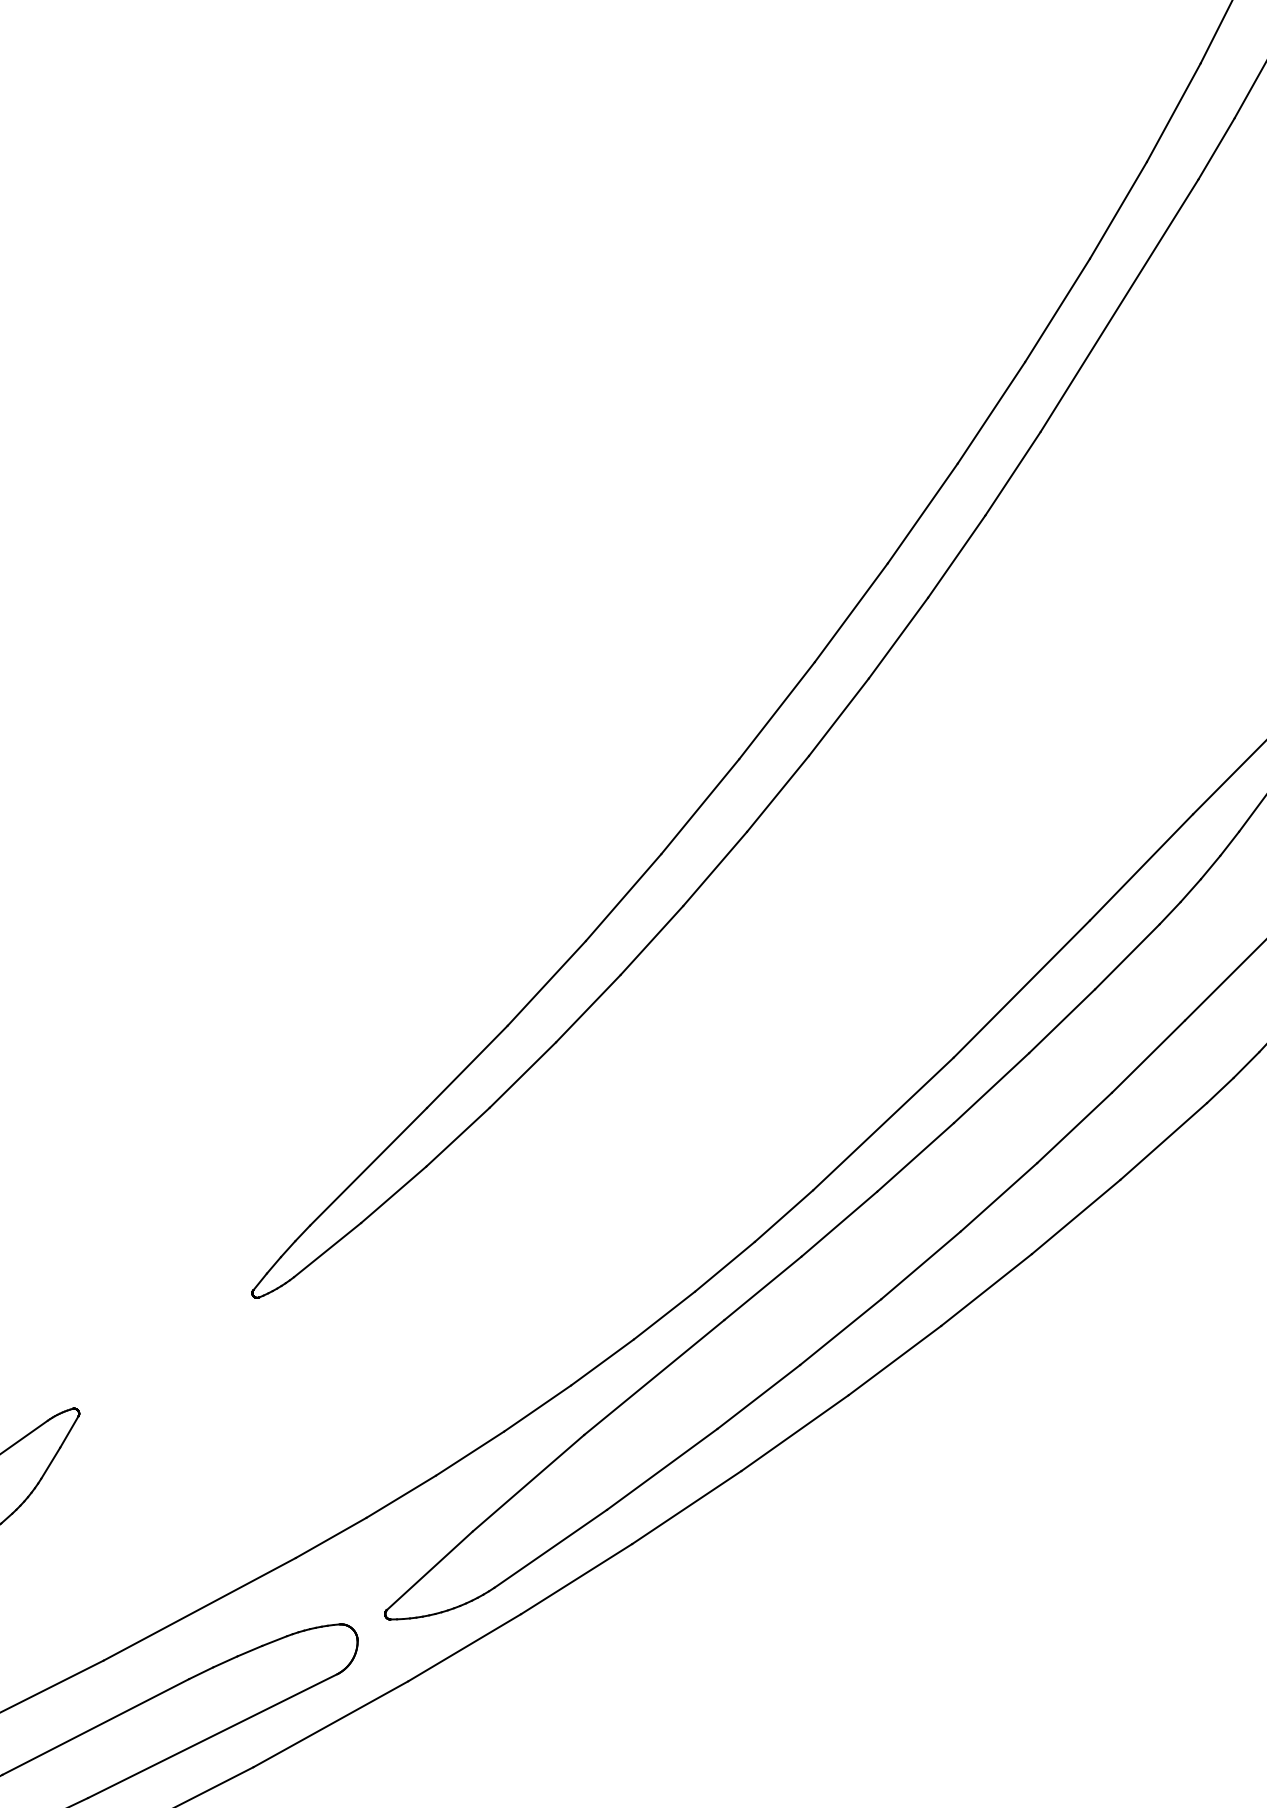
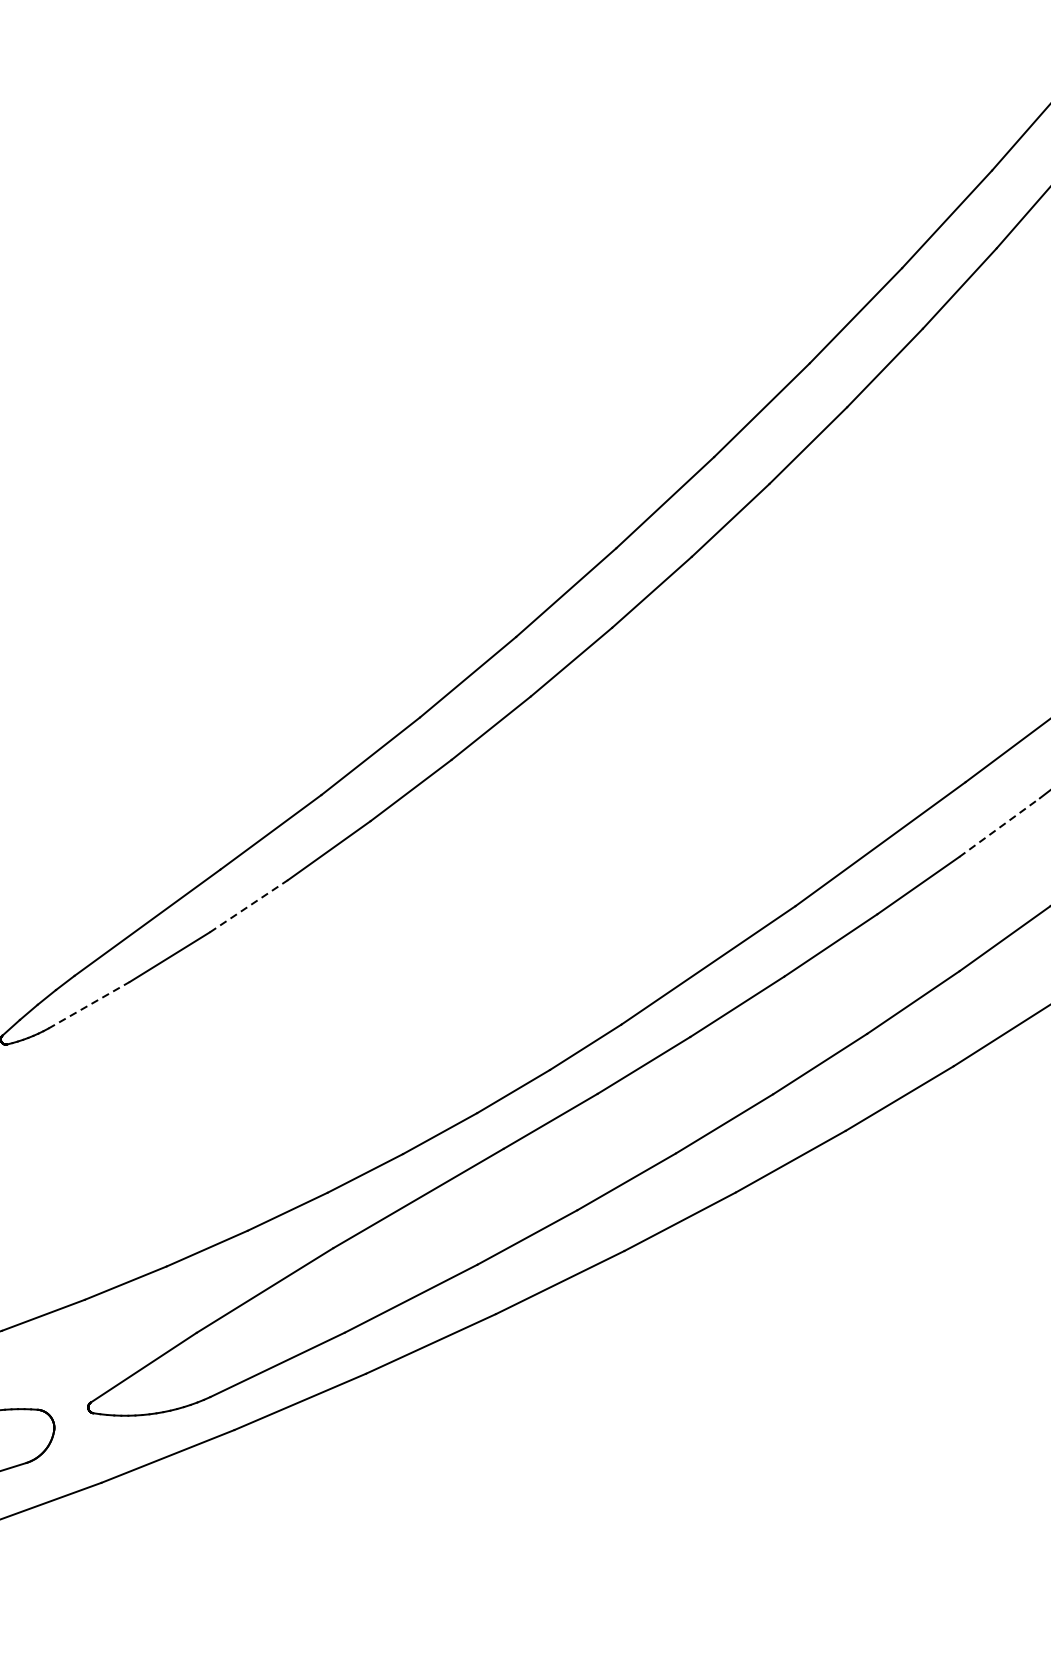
line: (1127, 956) -> (999, 827), solid -> dashed
line: (458, 1136) -> (249, 905), solid -> dashed
line: (327, 1249) -> (89, 1004), solid -> dashed

